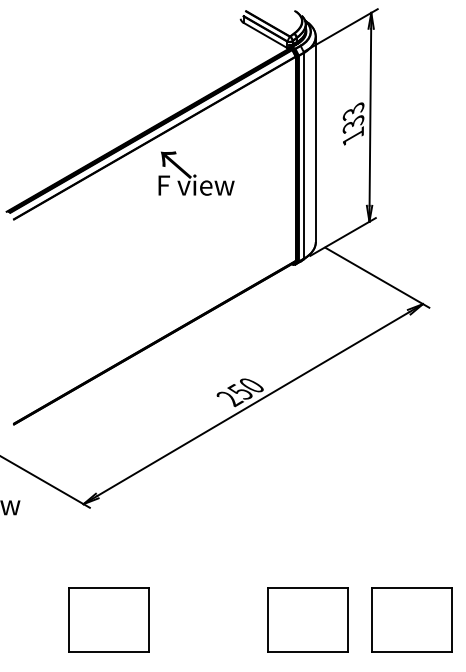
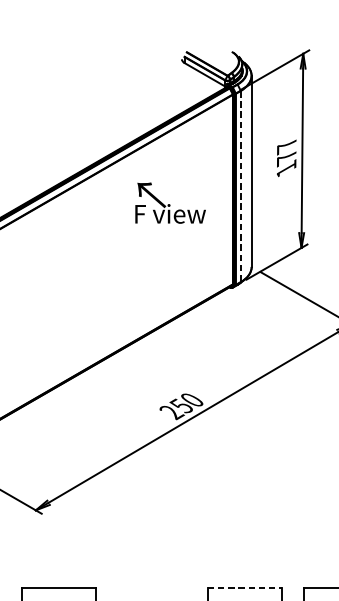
text: (353, 118) -> (286, 151), 133 -> 177
line: (304, 155) -> (241, 186), solid -> dashed
text: (196, 173) -> (170, 203), moved
line: (308, 588) -> (244, 588), solid -> dashed

